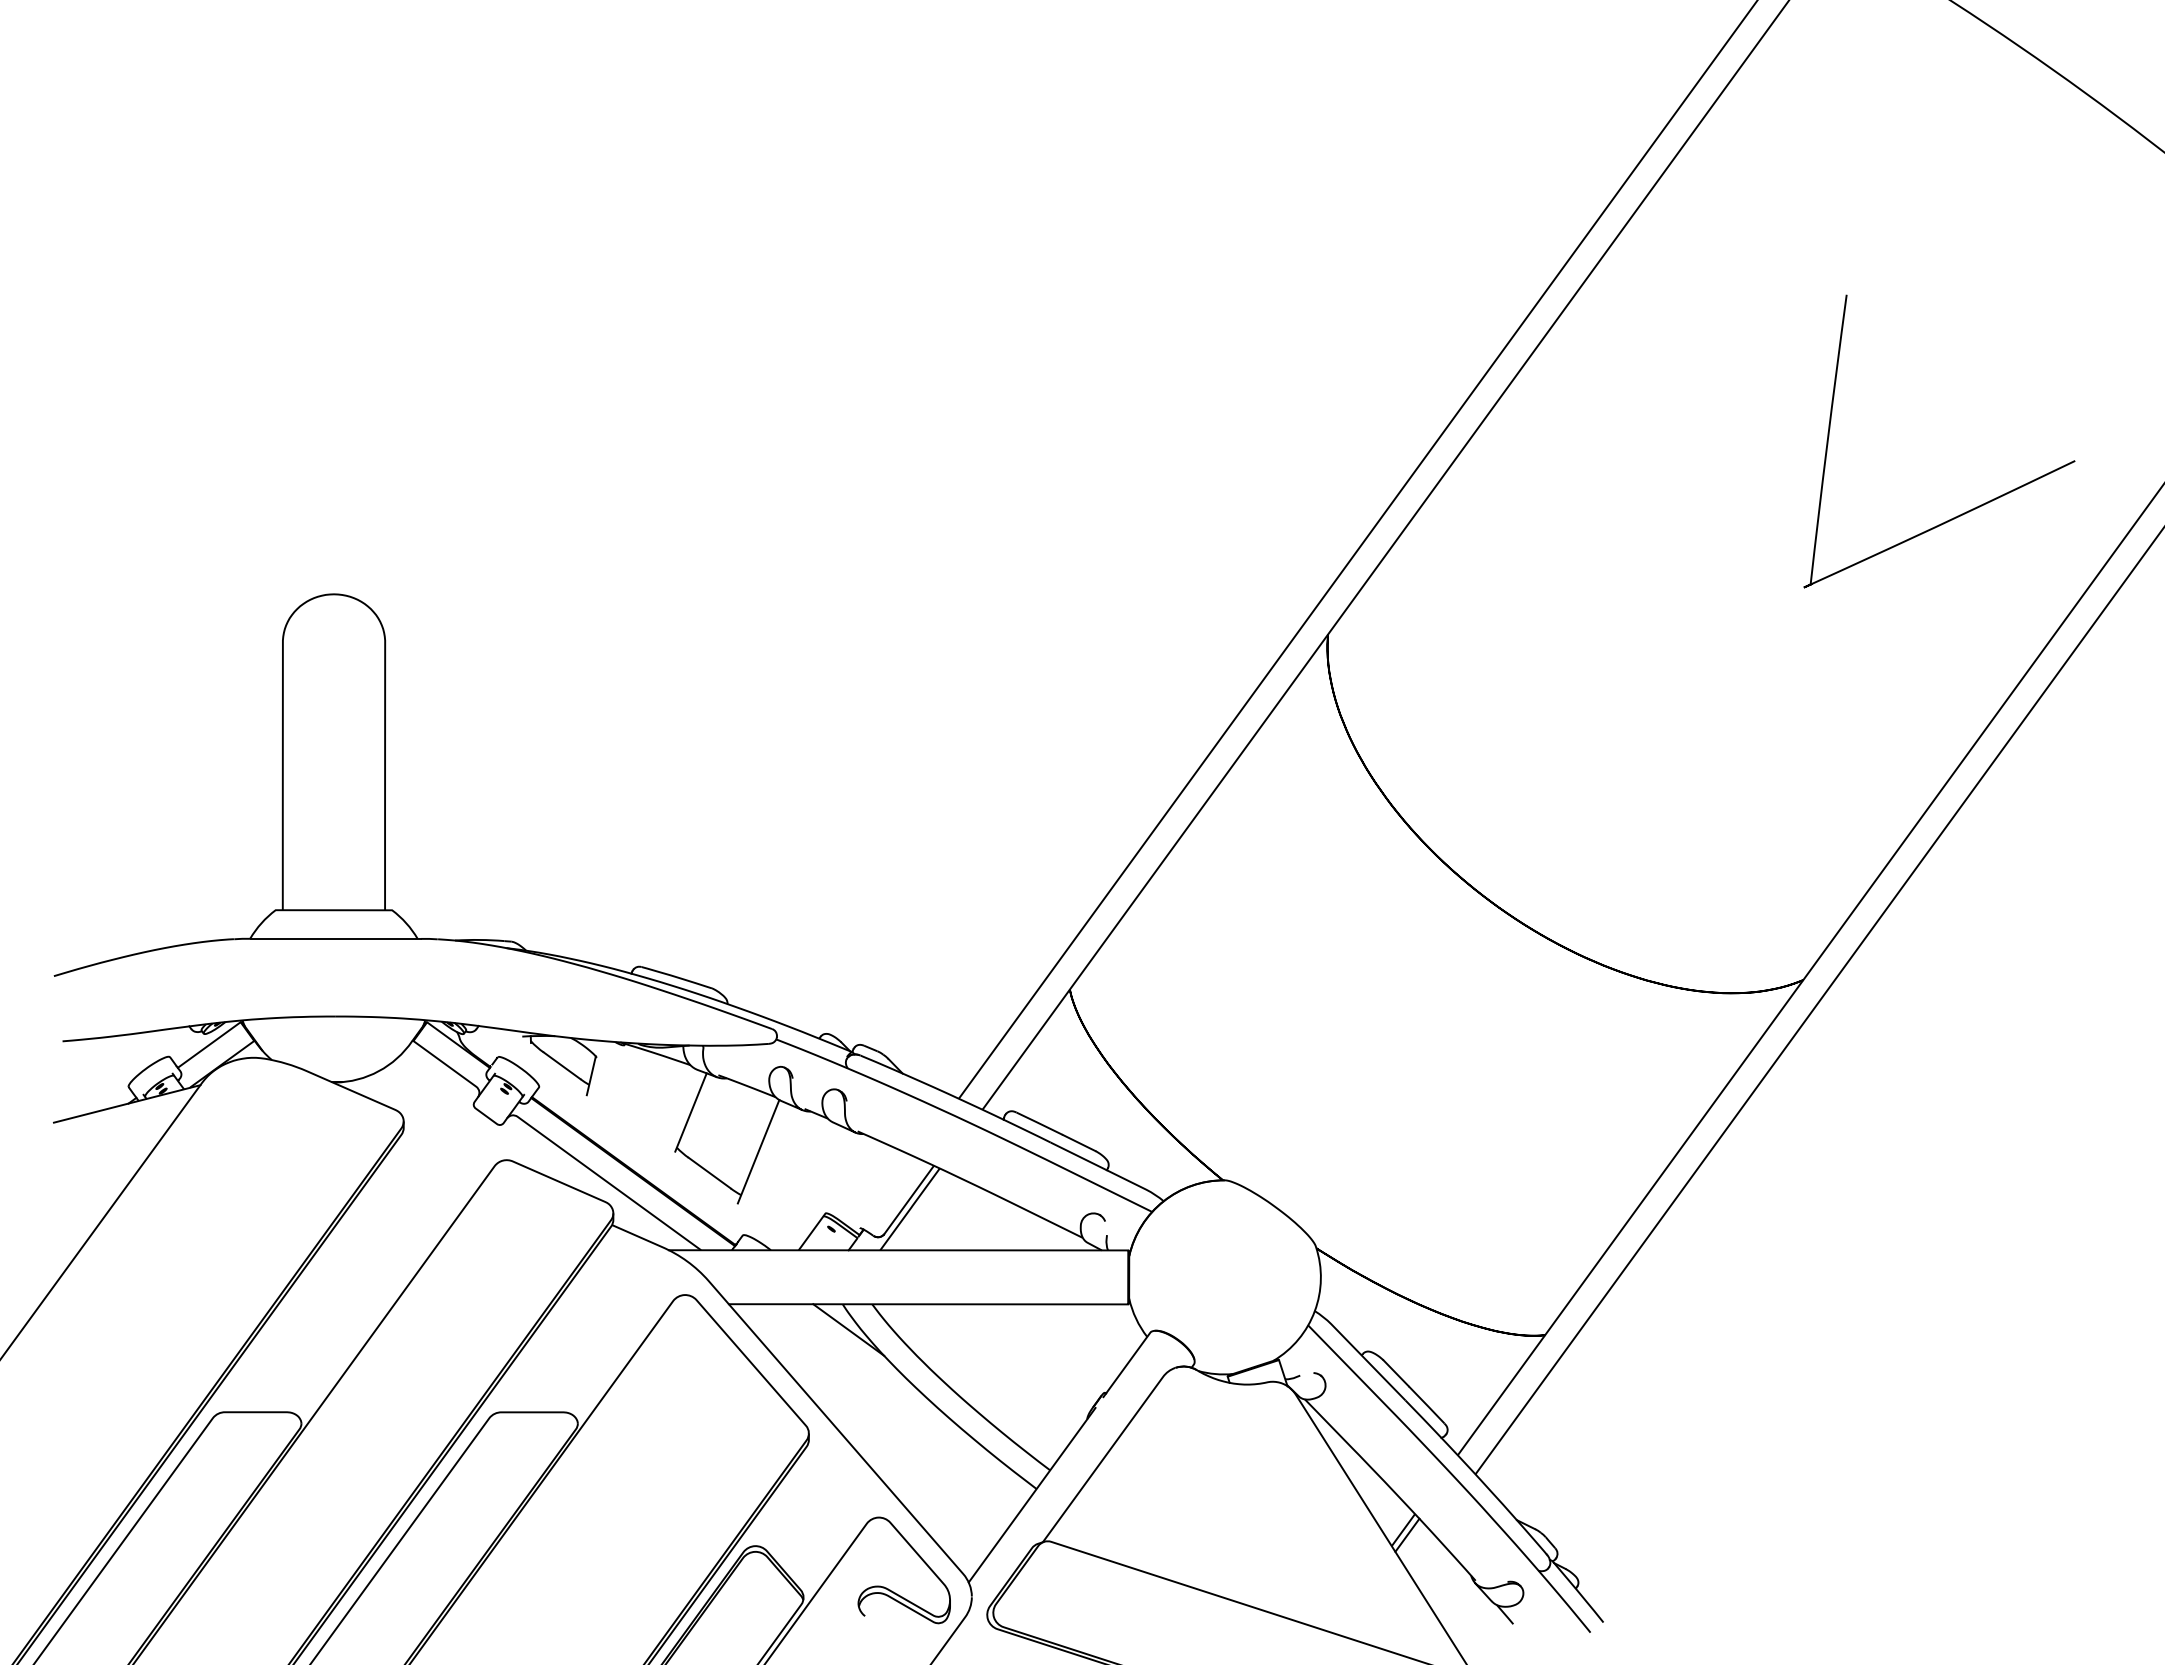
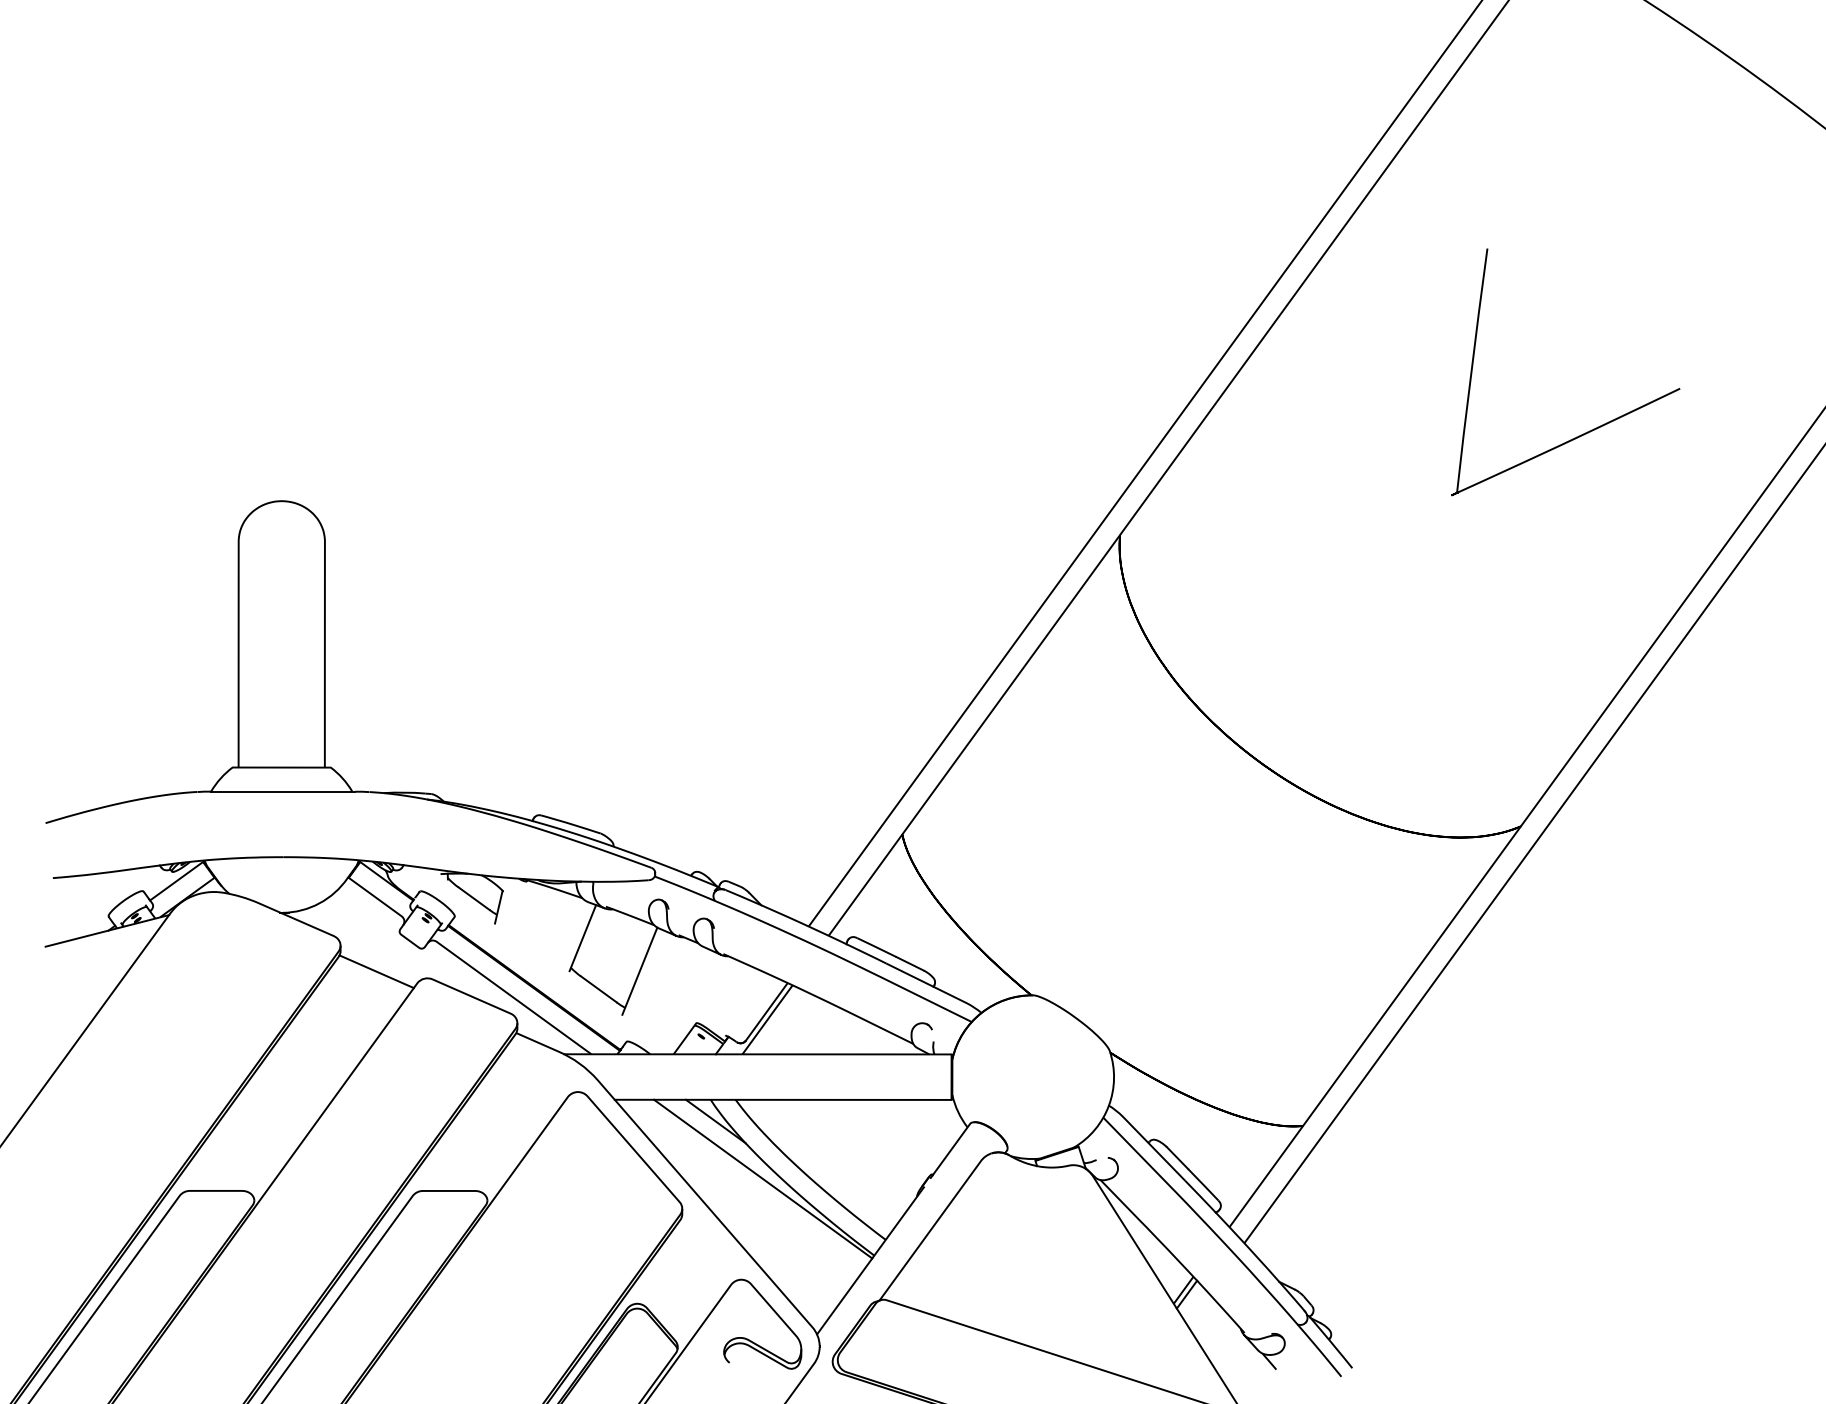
part: (1972, 508) -> (1593, 428), moved
line: (446, 1152) -> (376, 971), added
line: (904, 1398) -> (762, 1179), added

